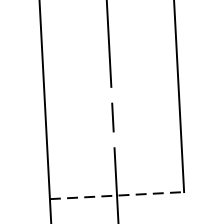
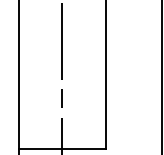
line: (117, 195) -> (62, 148), dashed -> solid

